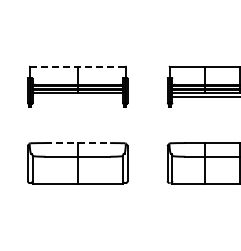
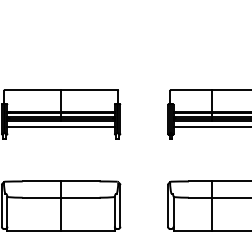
line: (77, 66) -> (60, 90), dashed -> solid
line: (77, 96) -> (60, 126), added
line: (78, 143) -> (61, 181), dashed -> solid

